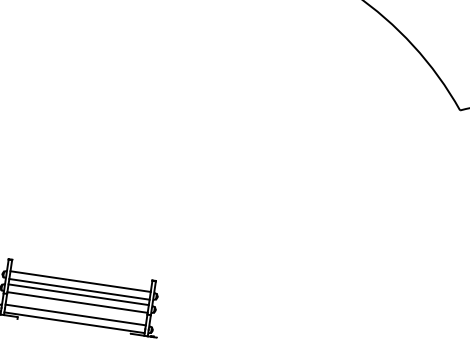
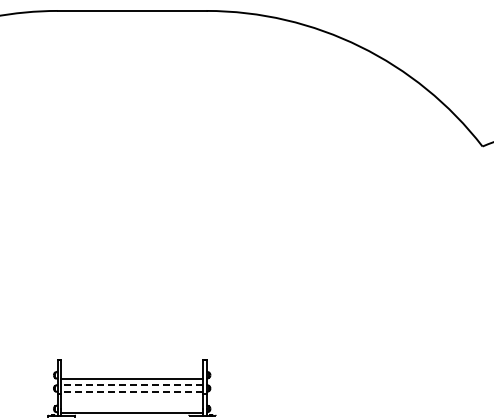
line: (80, 281) -> (132, 371), removed
line: (79, 294) -> (132, 384), solid -> dashed
line: (77, 302) -> (132, 392), solid -> dashed
line: (75, 315) -> (132, 405), removed

